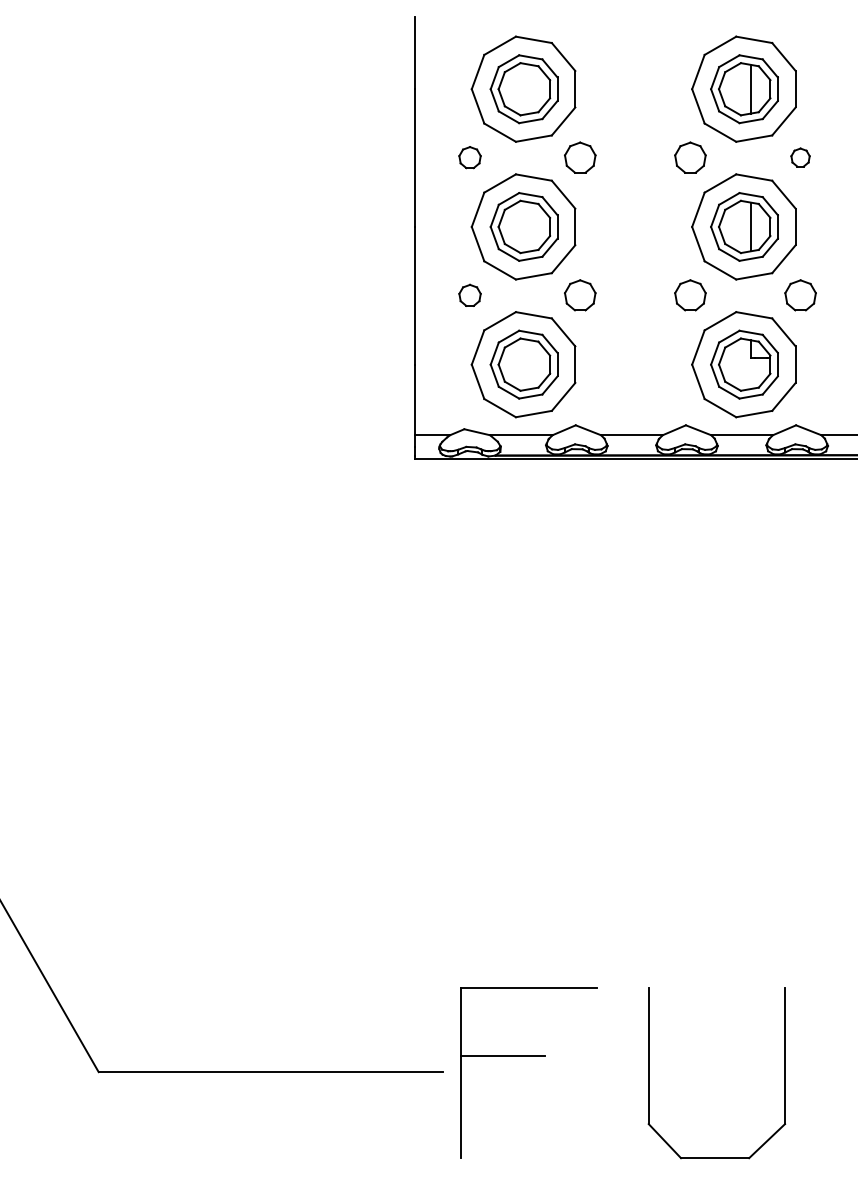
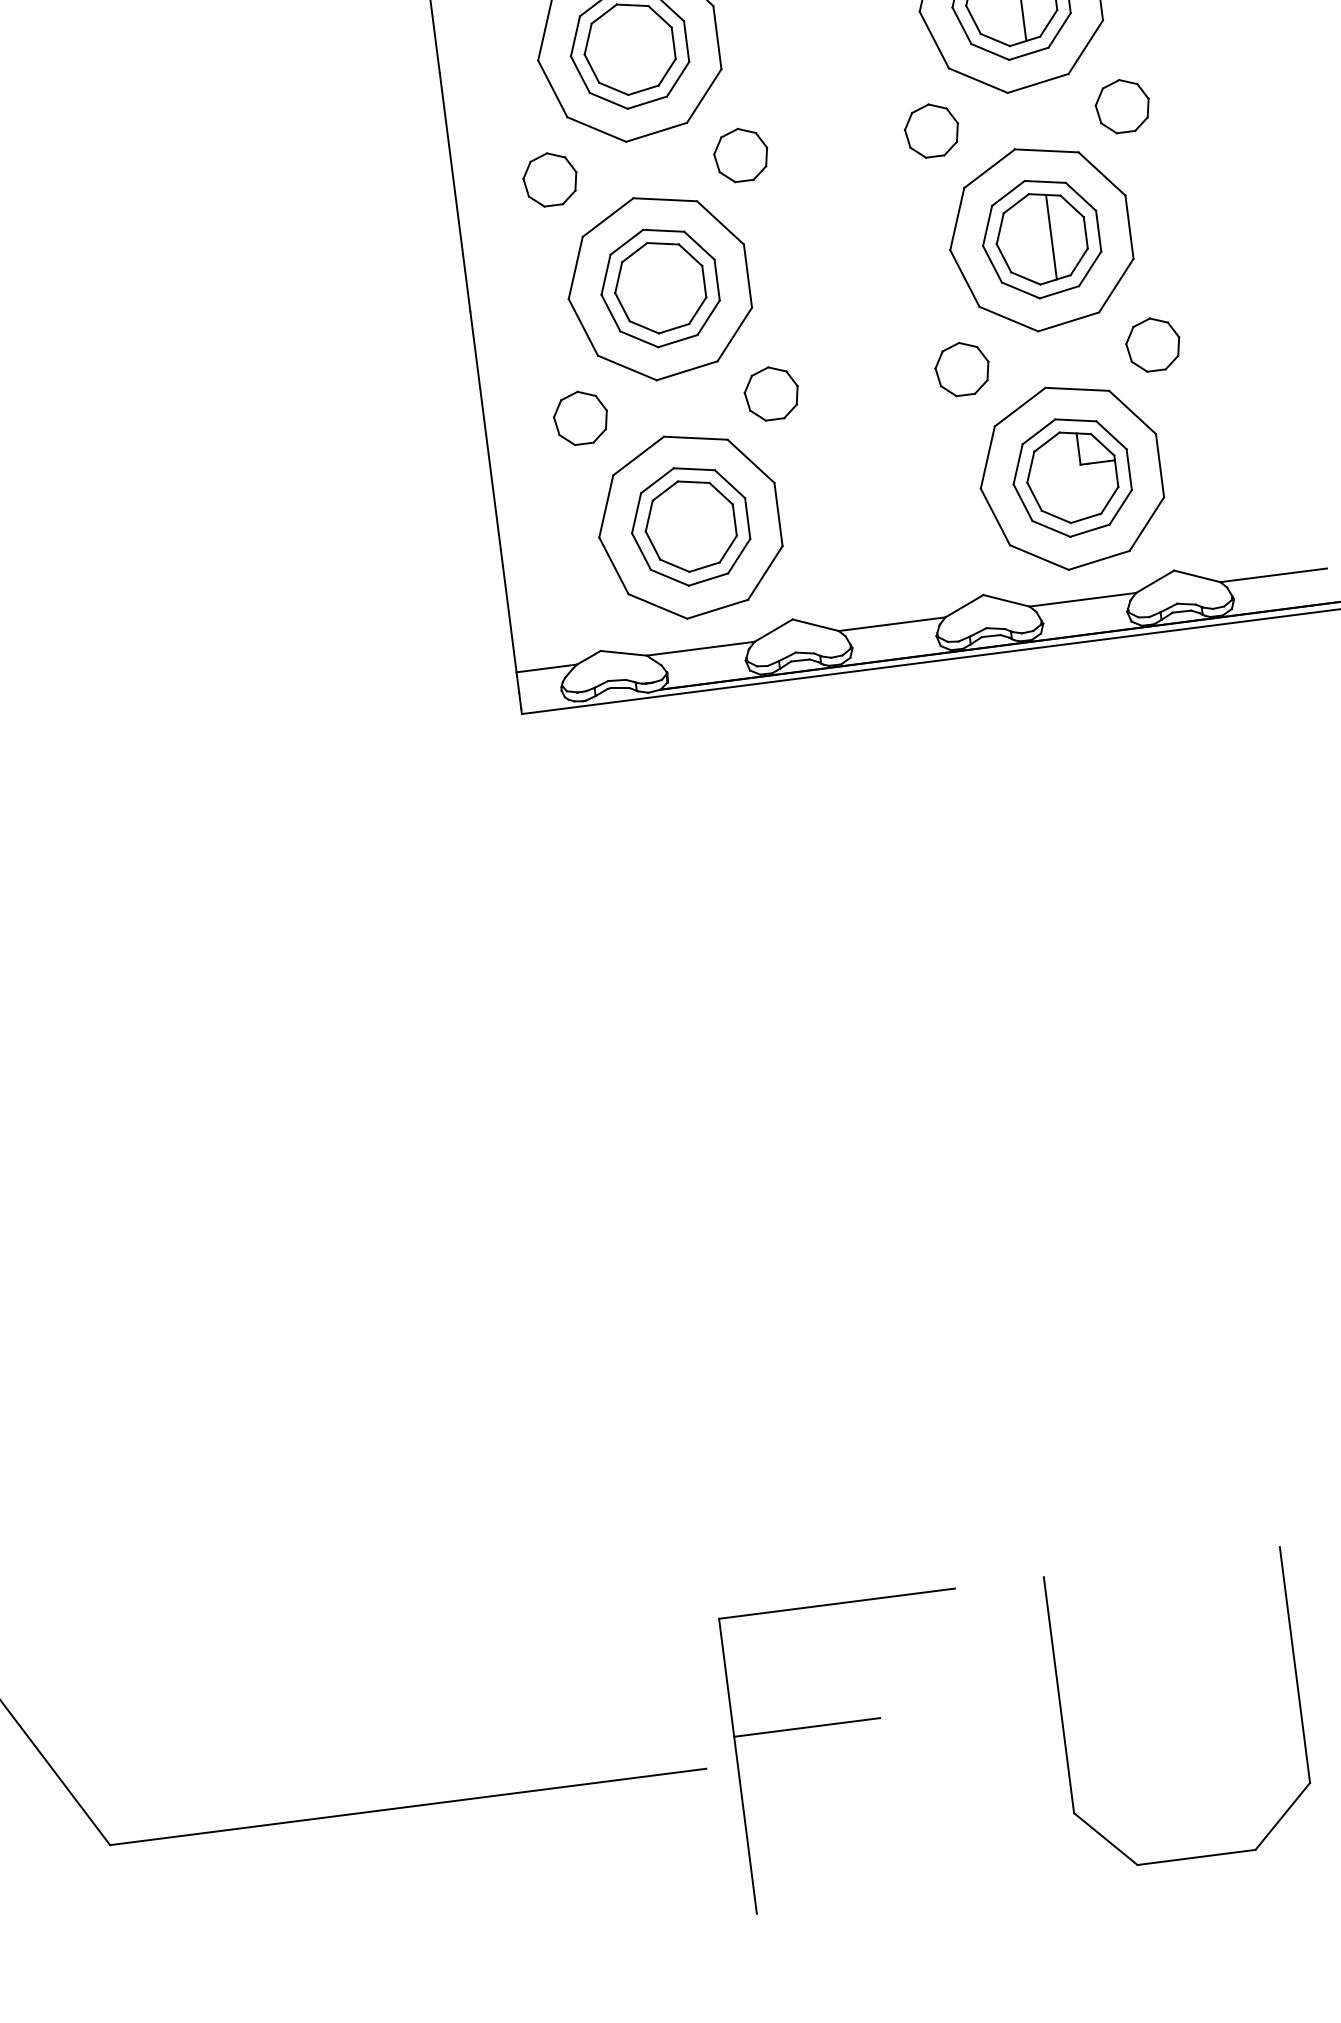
part: (469, 157) -> (549, 179), size x1.43
part: (800, 157) -> (1122, 105), size x1.67
part: (469, 295) -> (579, 418), size x1.43

